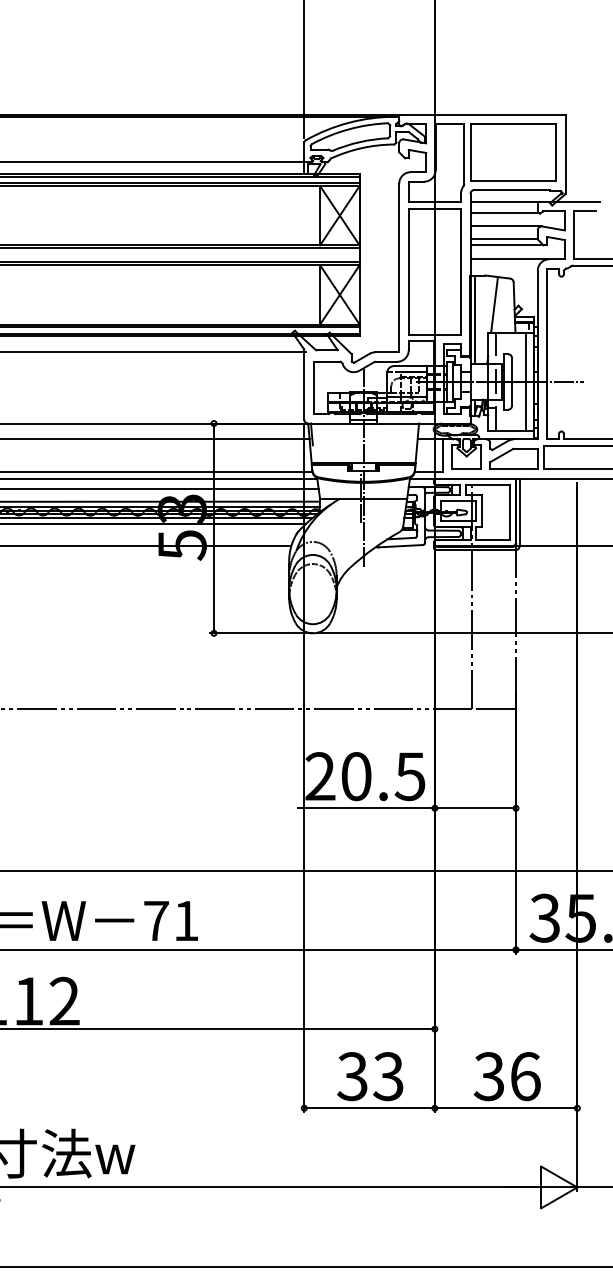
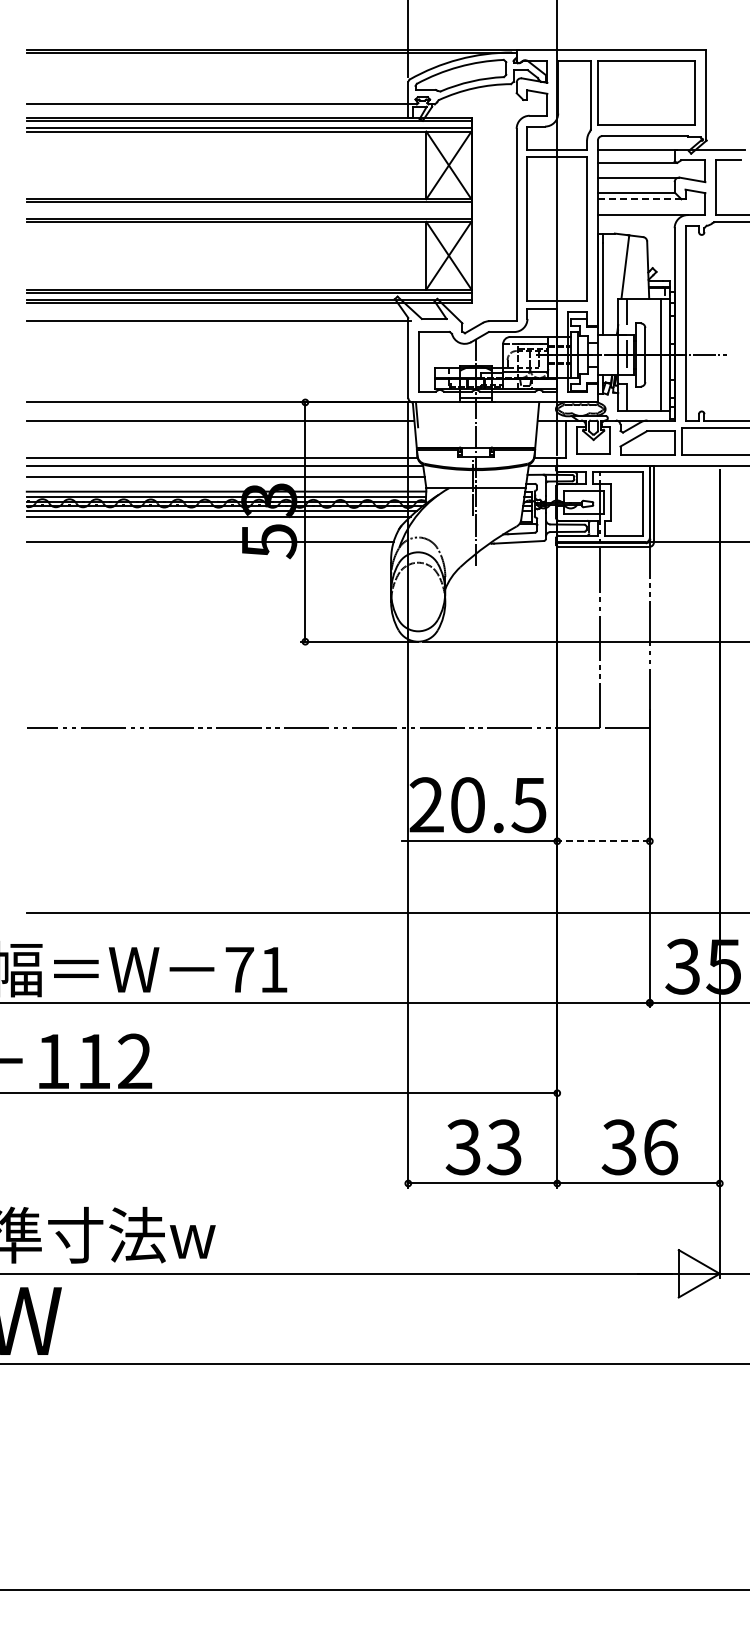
line: (506, 245) -> (639, 199), solid -> dashed
line: (475, 808) -> (603, 841), solid -> dashed

